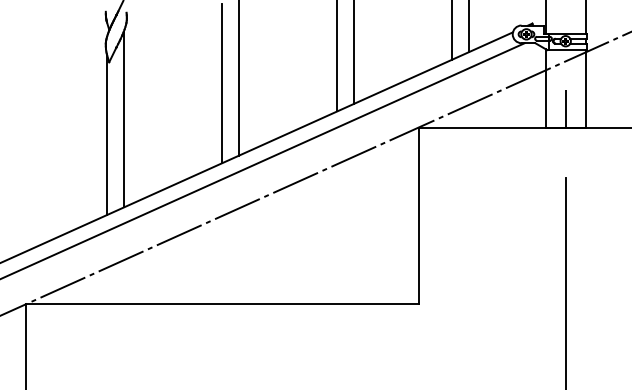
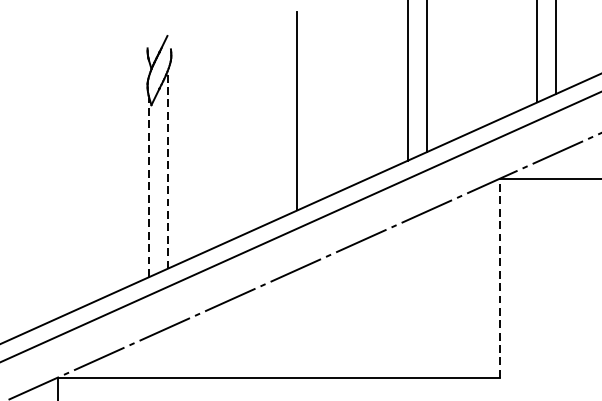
line: (222, 83) -> (278, 129), removed
line: (124, 119) -> (168, 169), solid -> dashed
line: (107, 134) -> (149, 186), solid -> dashed
line: (418, 215) -> (499, 277), solid -> dashed

